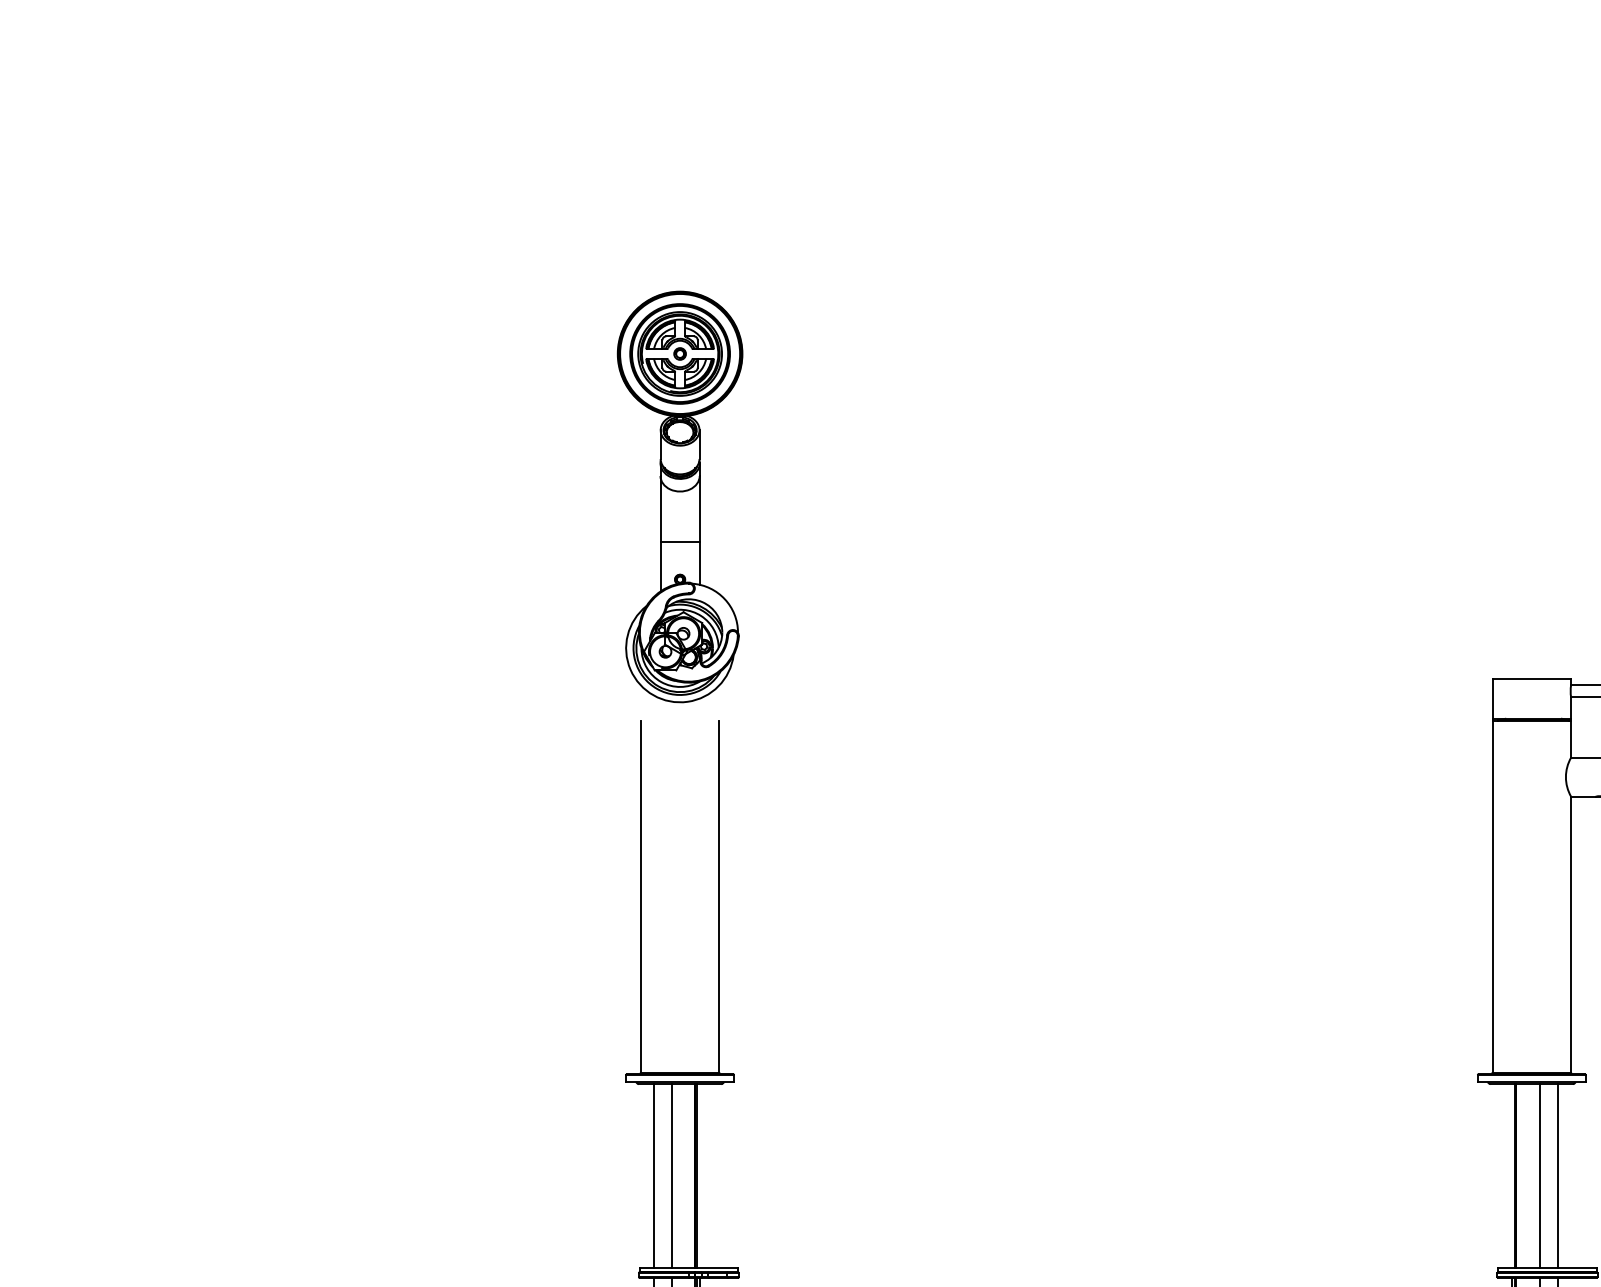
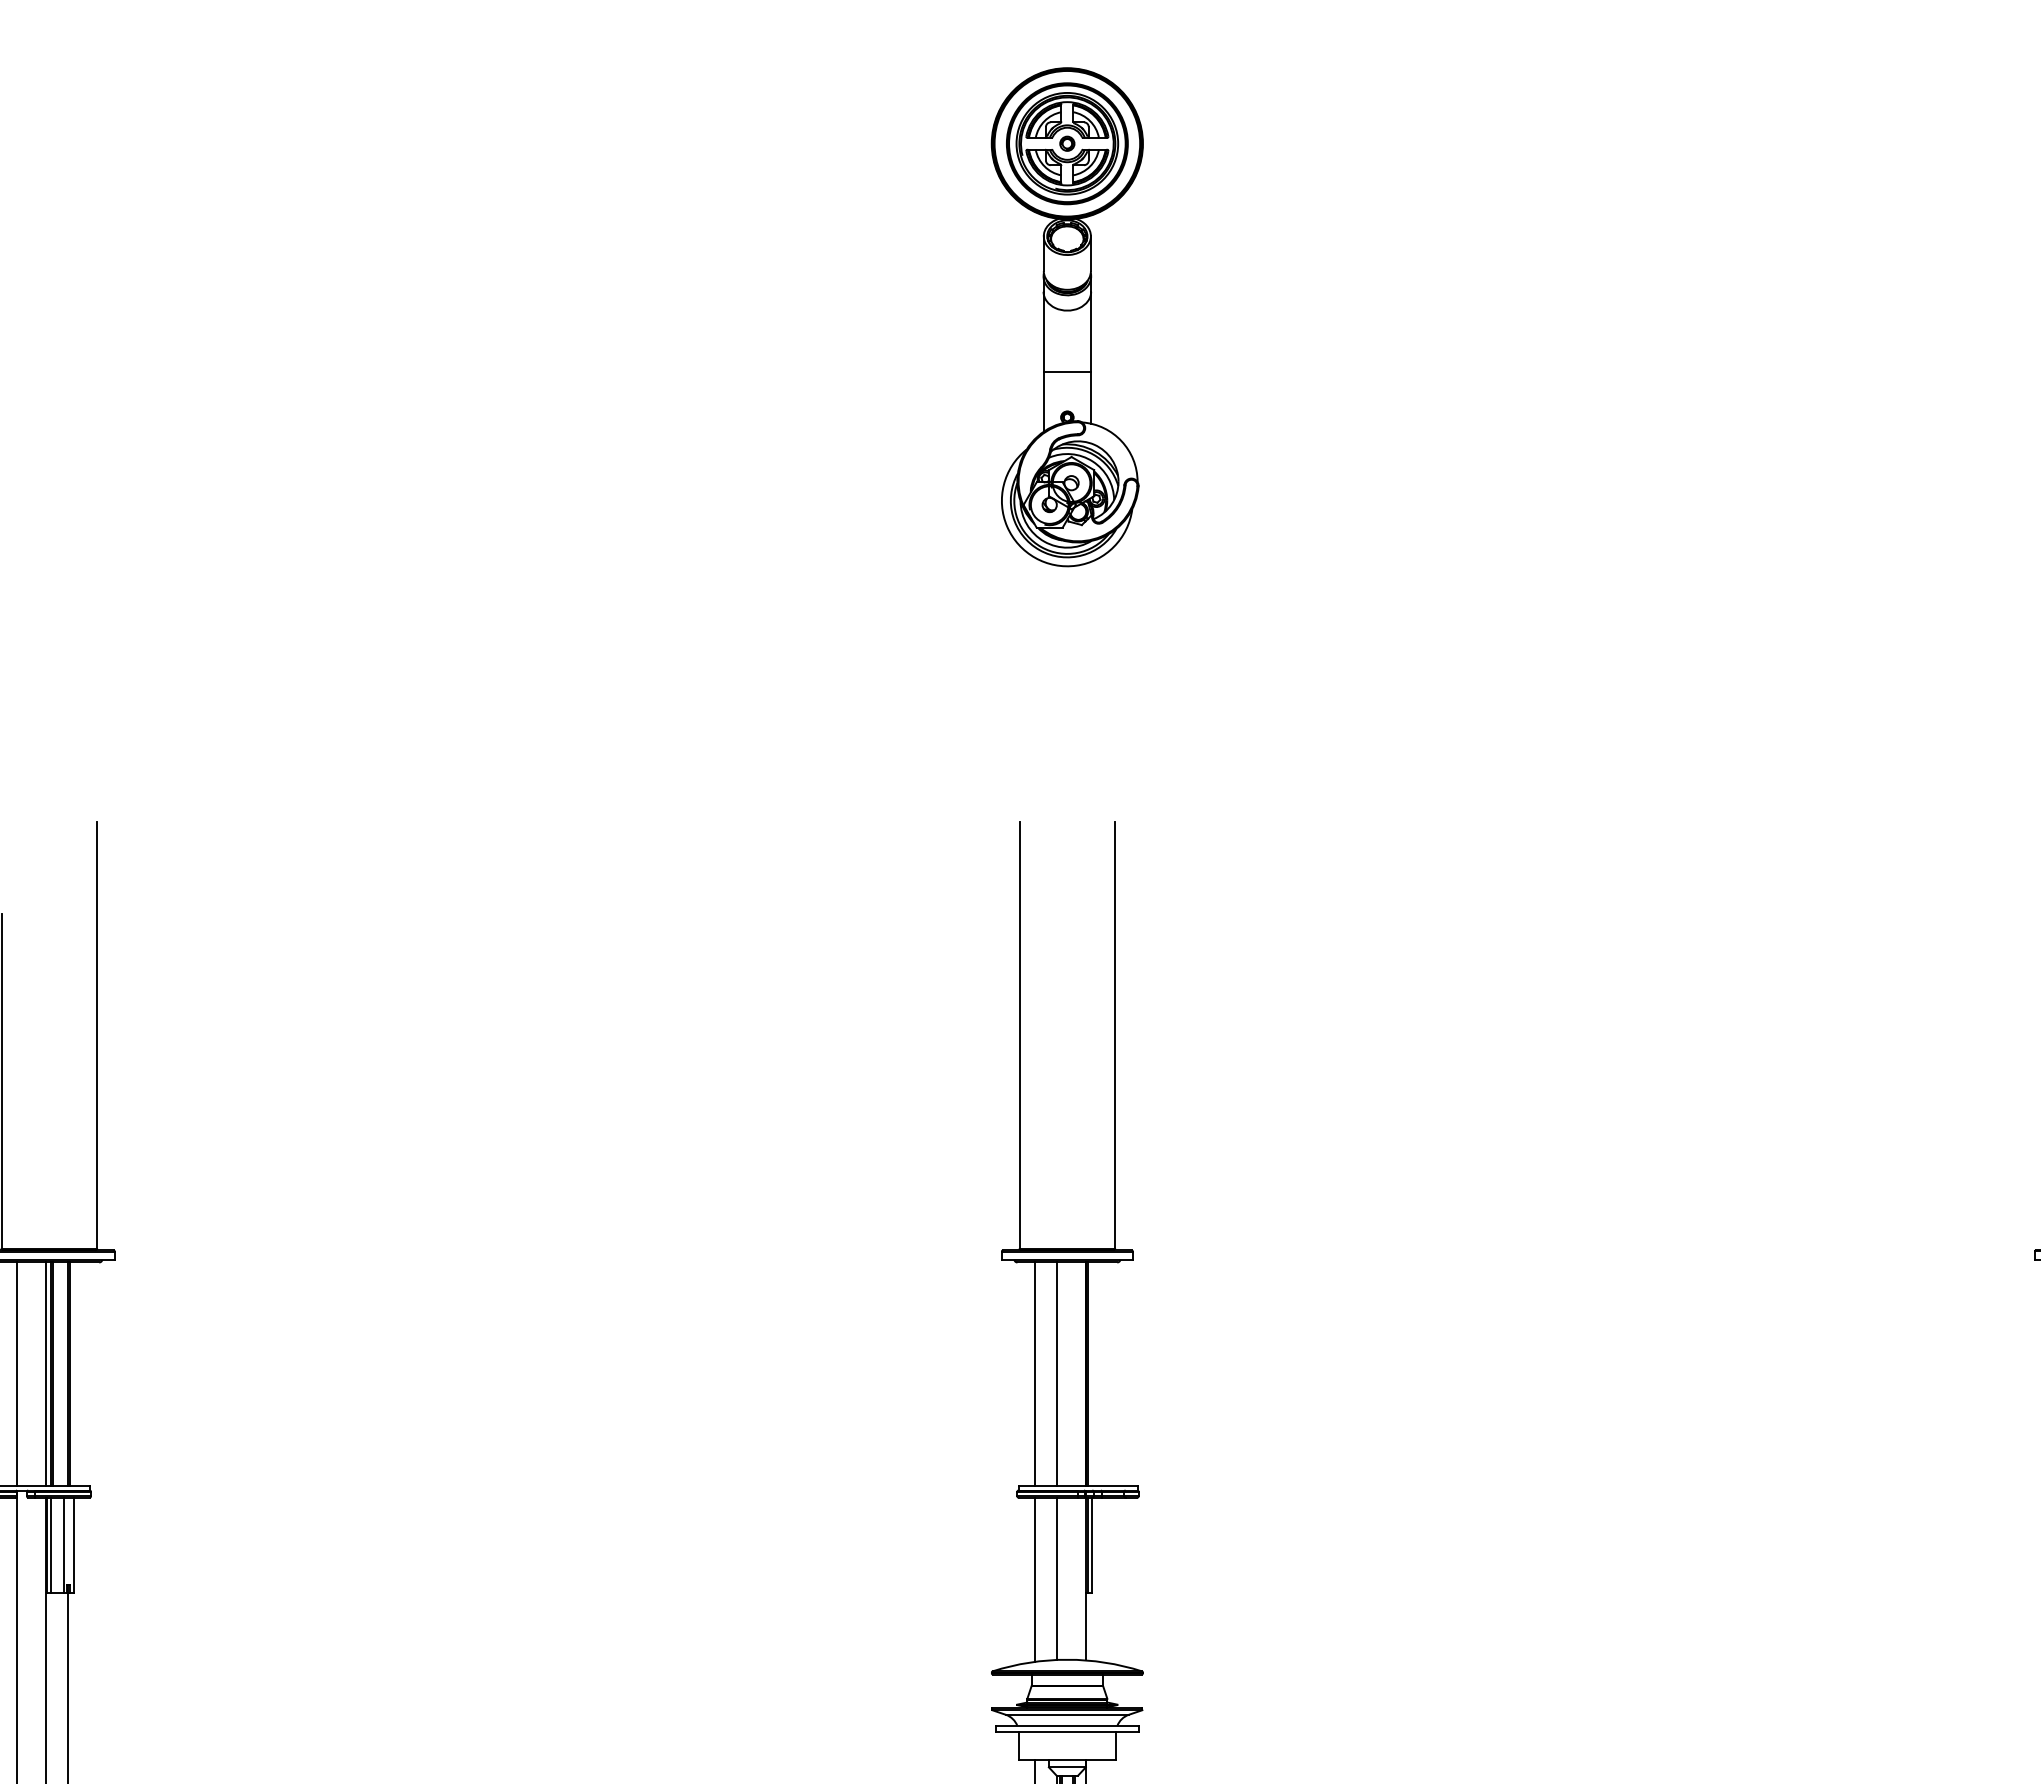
part: (679, 497) -> (1066, 317), moved

